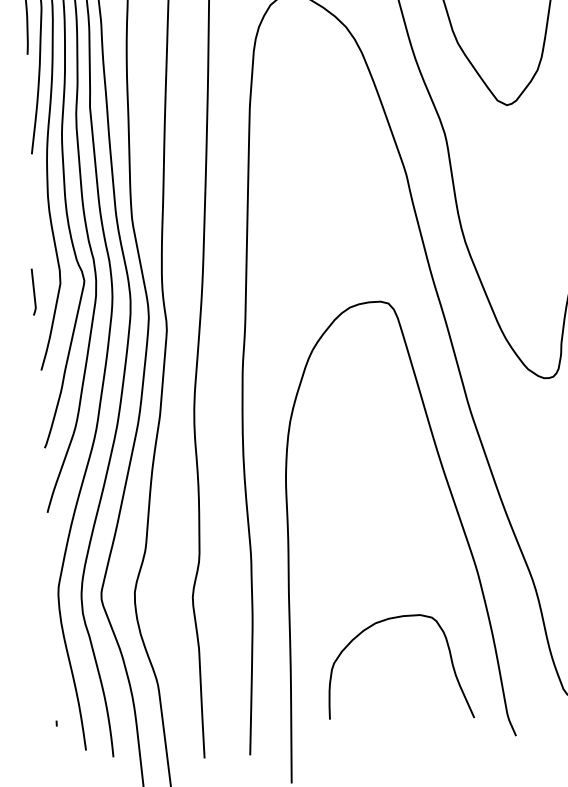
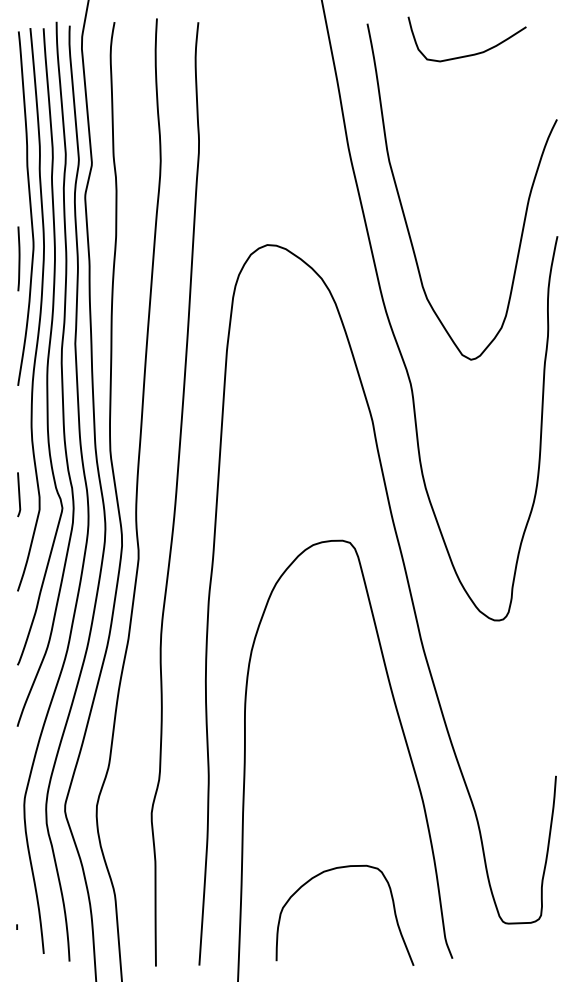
curve: (34, 291) -> (19, 494), moved
curve: (384, 621) -> (332, 870), moved

